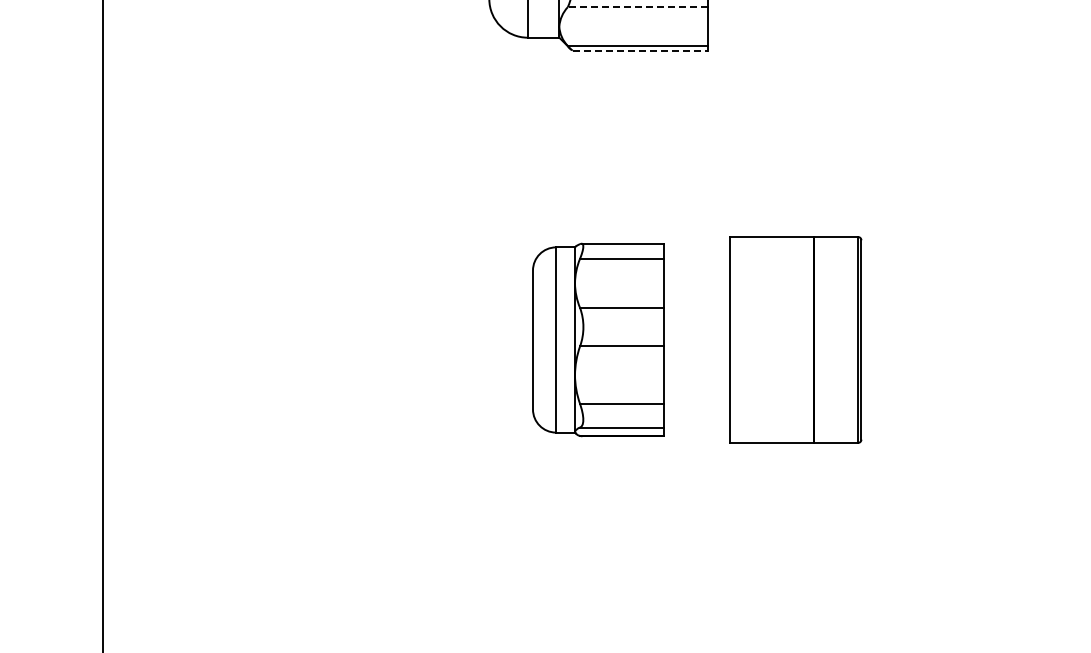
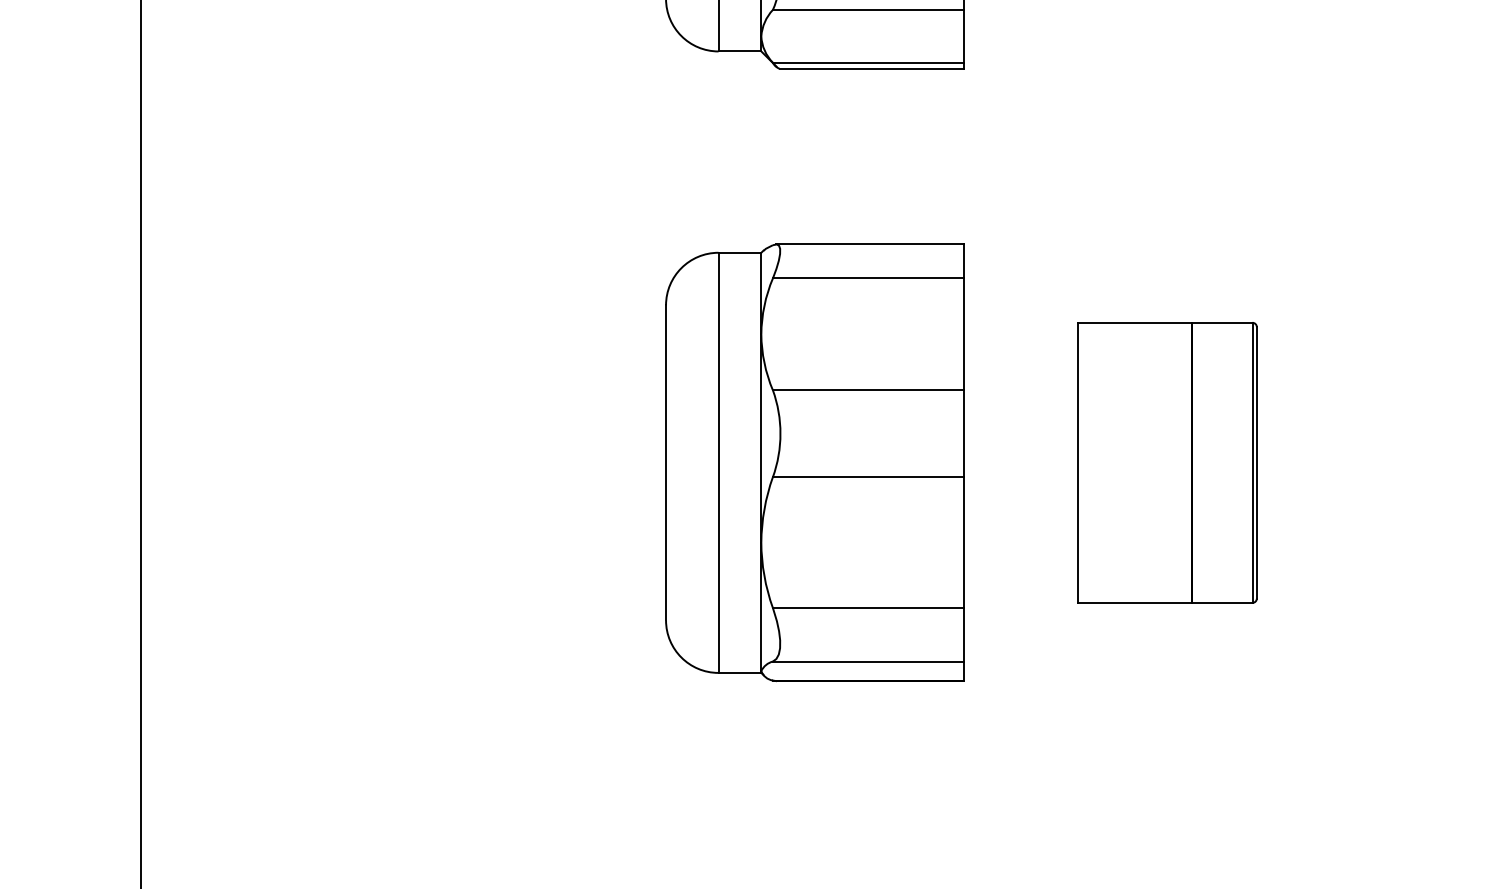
line: (637, 7) -> (867, 10), dashed -> solid
line: (640, 50) -> (871, 68), dashed -> solid
part: (598, 339) -> (814, 462), size x1.67
part: (795, 339) -> (1167, 462), moved

